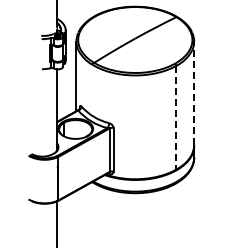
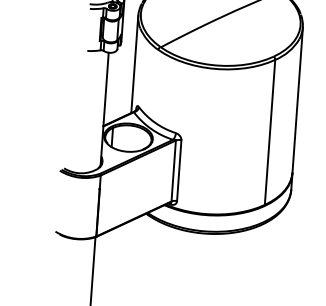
line: (194, 93) -> (298, 100), dashed -> solid
line: (176, 117) -> (270, 131), dashed -> solid

